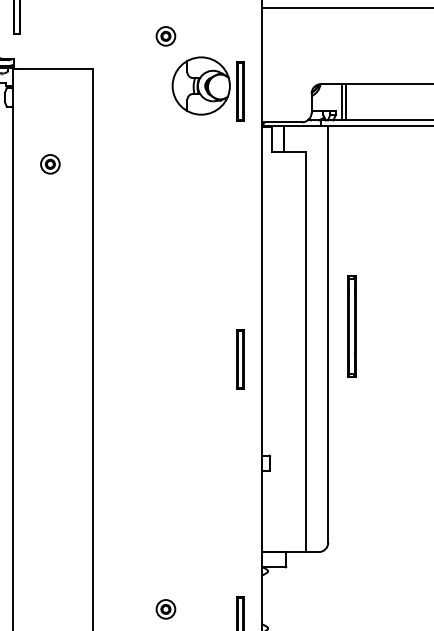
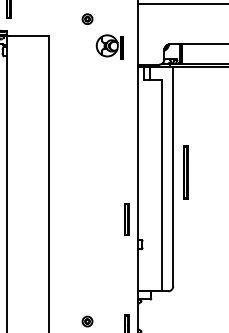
part: (207, 88) -> (109, 46), size x0.7
part: (50, 163) -> (26, 86), removed
part: (239, 359) -> (126, 219), moved

